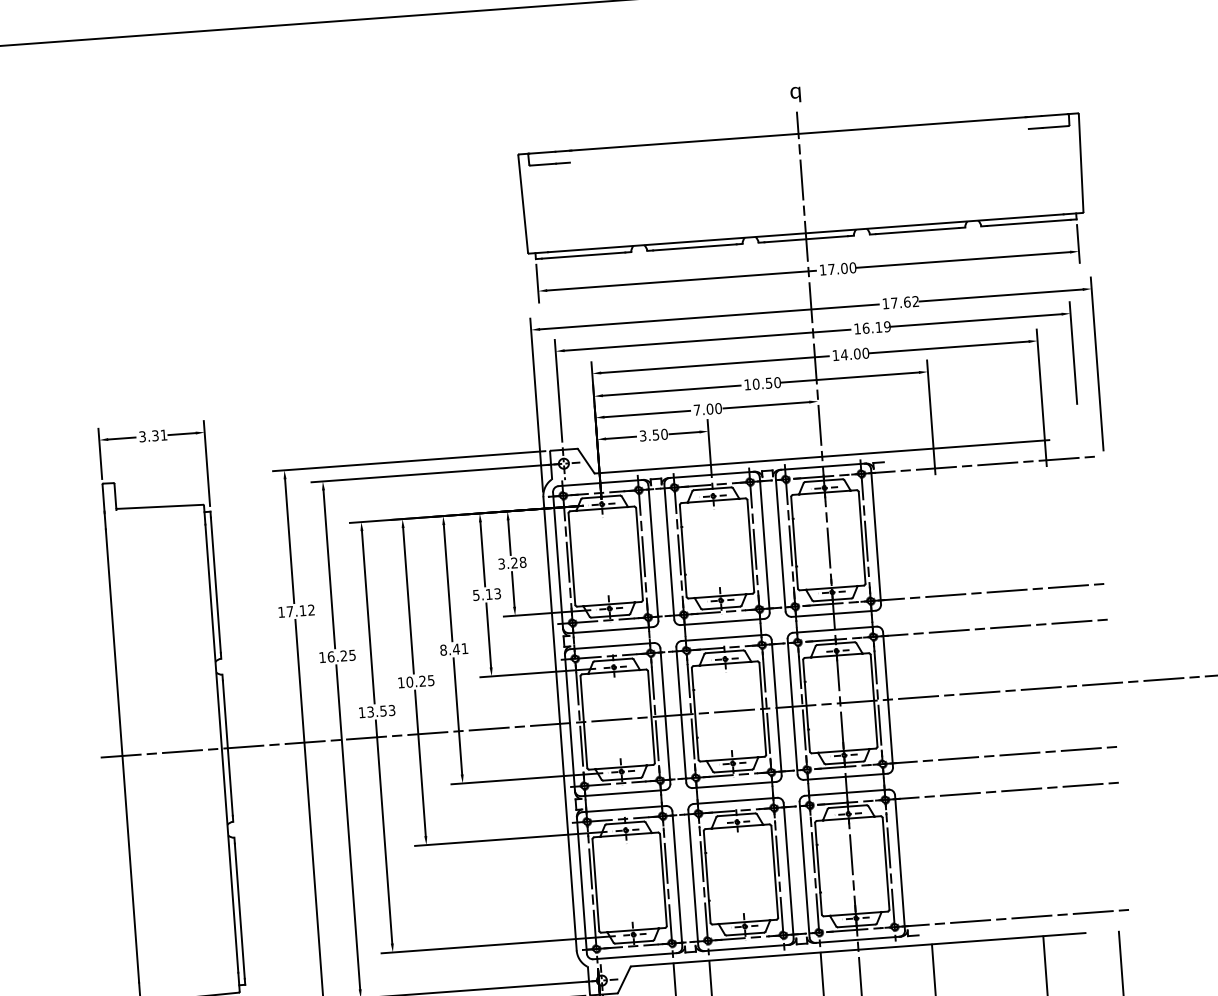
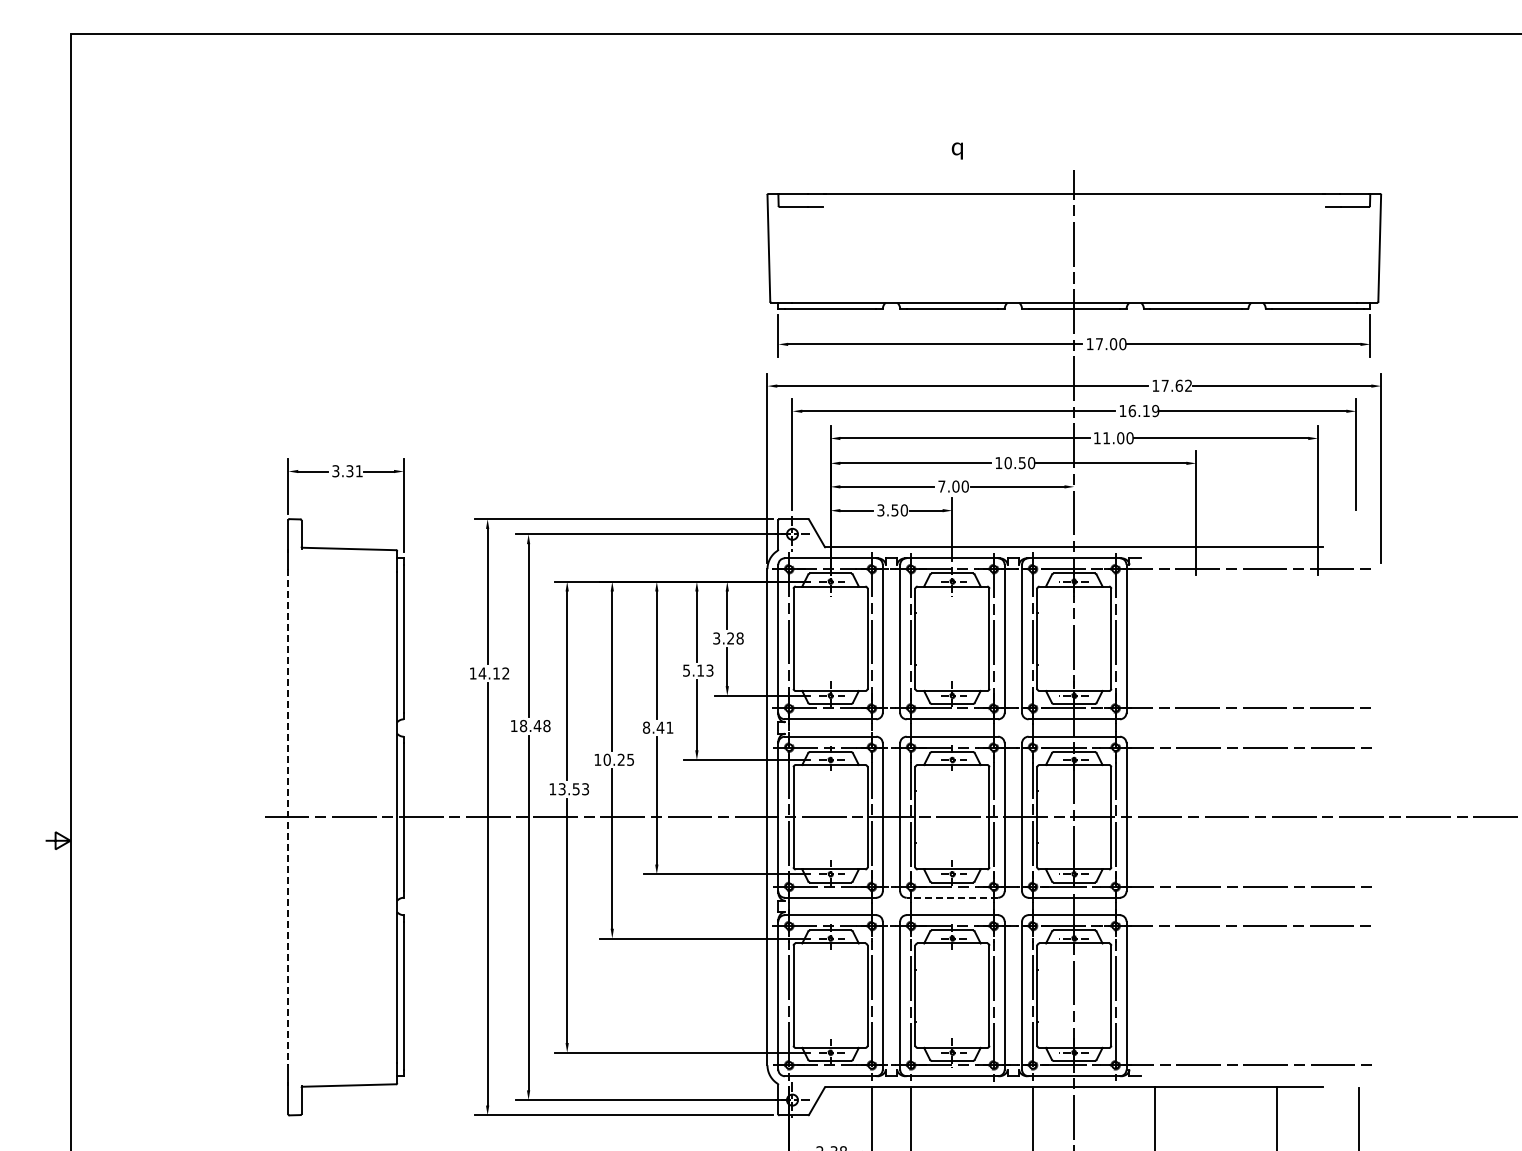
text: (794, 94) -> (956, 150), moved
text: (844, 355) -> (1106, 438), 14.00 -> 11.00
text: (290, 611) -> (482, 673), 17.12 -> 14.12
text: (342, 656) -> (535, 726), 16.25 -> 18.48
line: (122, 756) -> (288, 817), solid -> dashed
line: (734, 784) -> (952, 897), solid -> dashed

